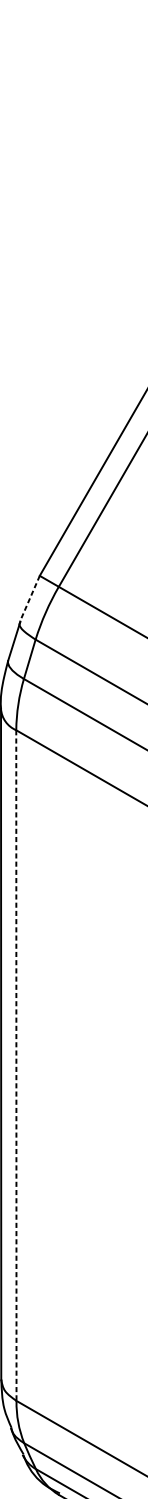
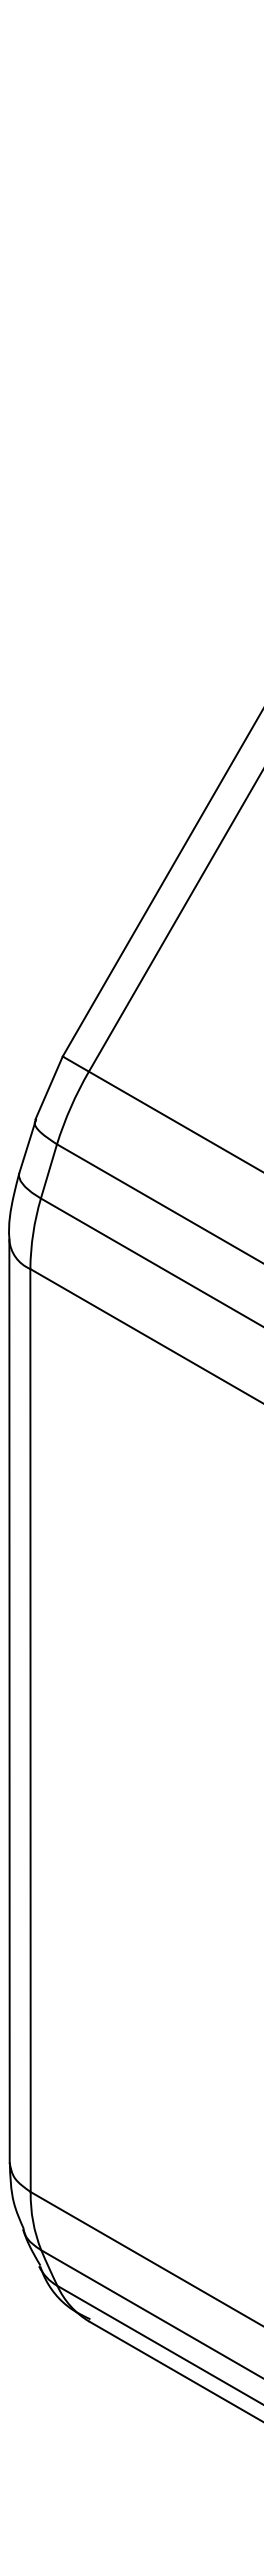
line: (29, 599) -> (48, 1088), dashed -> solid
line: (16, 1066) -> (30, 1731), dashed -> solid

